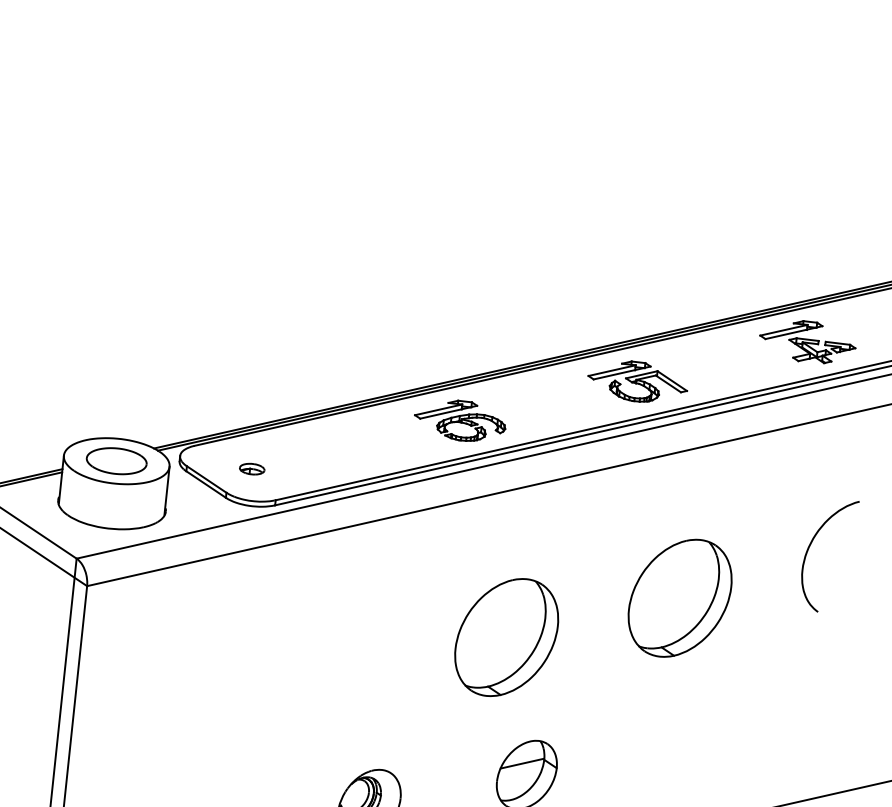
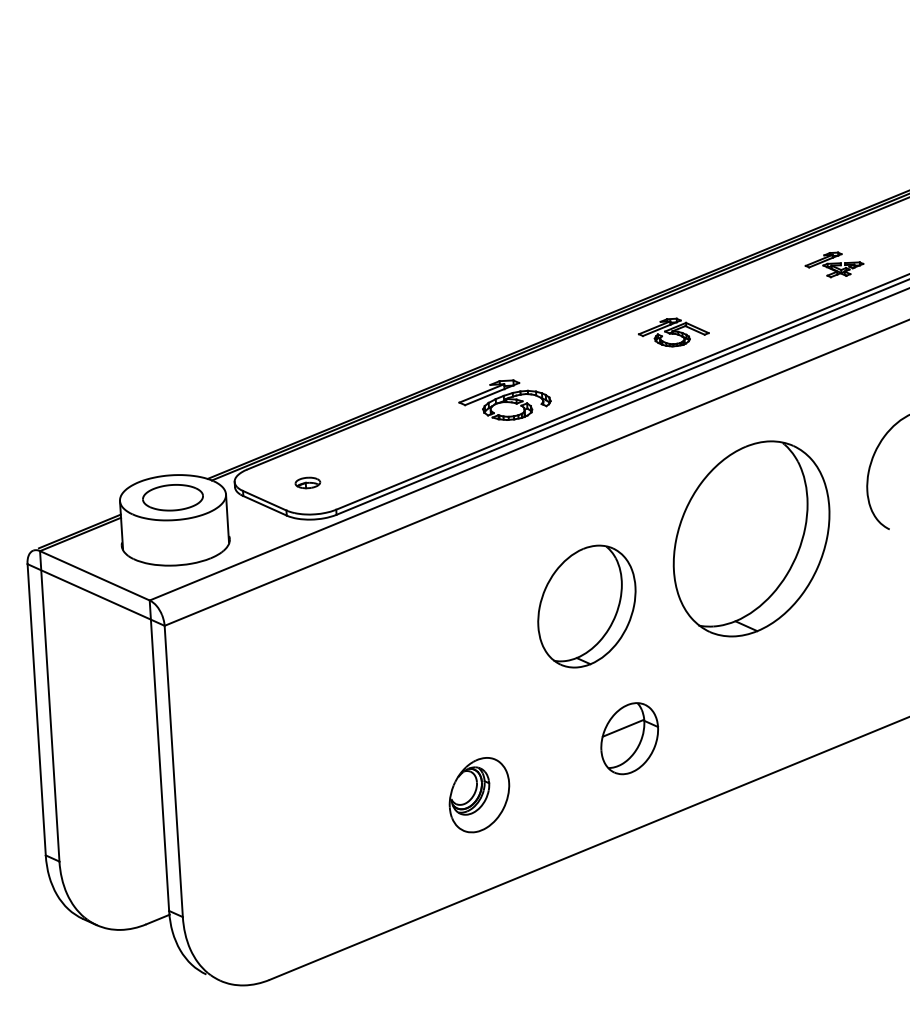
part: (807, 341) -> (834, 264), size x0.6
part: (637, 381) -> (673, 332), size x0.7
part: (679, 597) -> (750, 538), size x1.6

